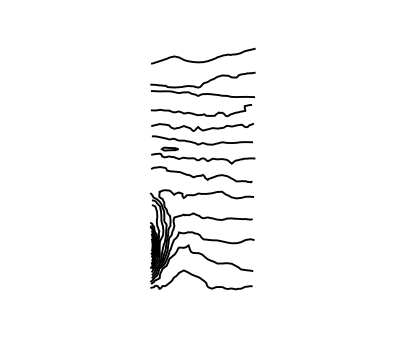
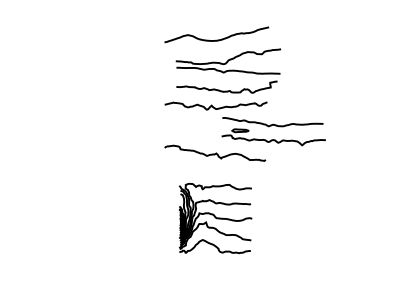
part: (202, 93) -> (227, 70), moved
part: (203, 149) -> (273, 131), moved
part: (201, 239) -> (214, 218), size x0.7

